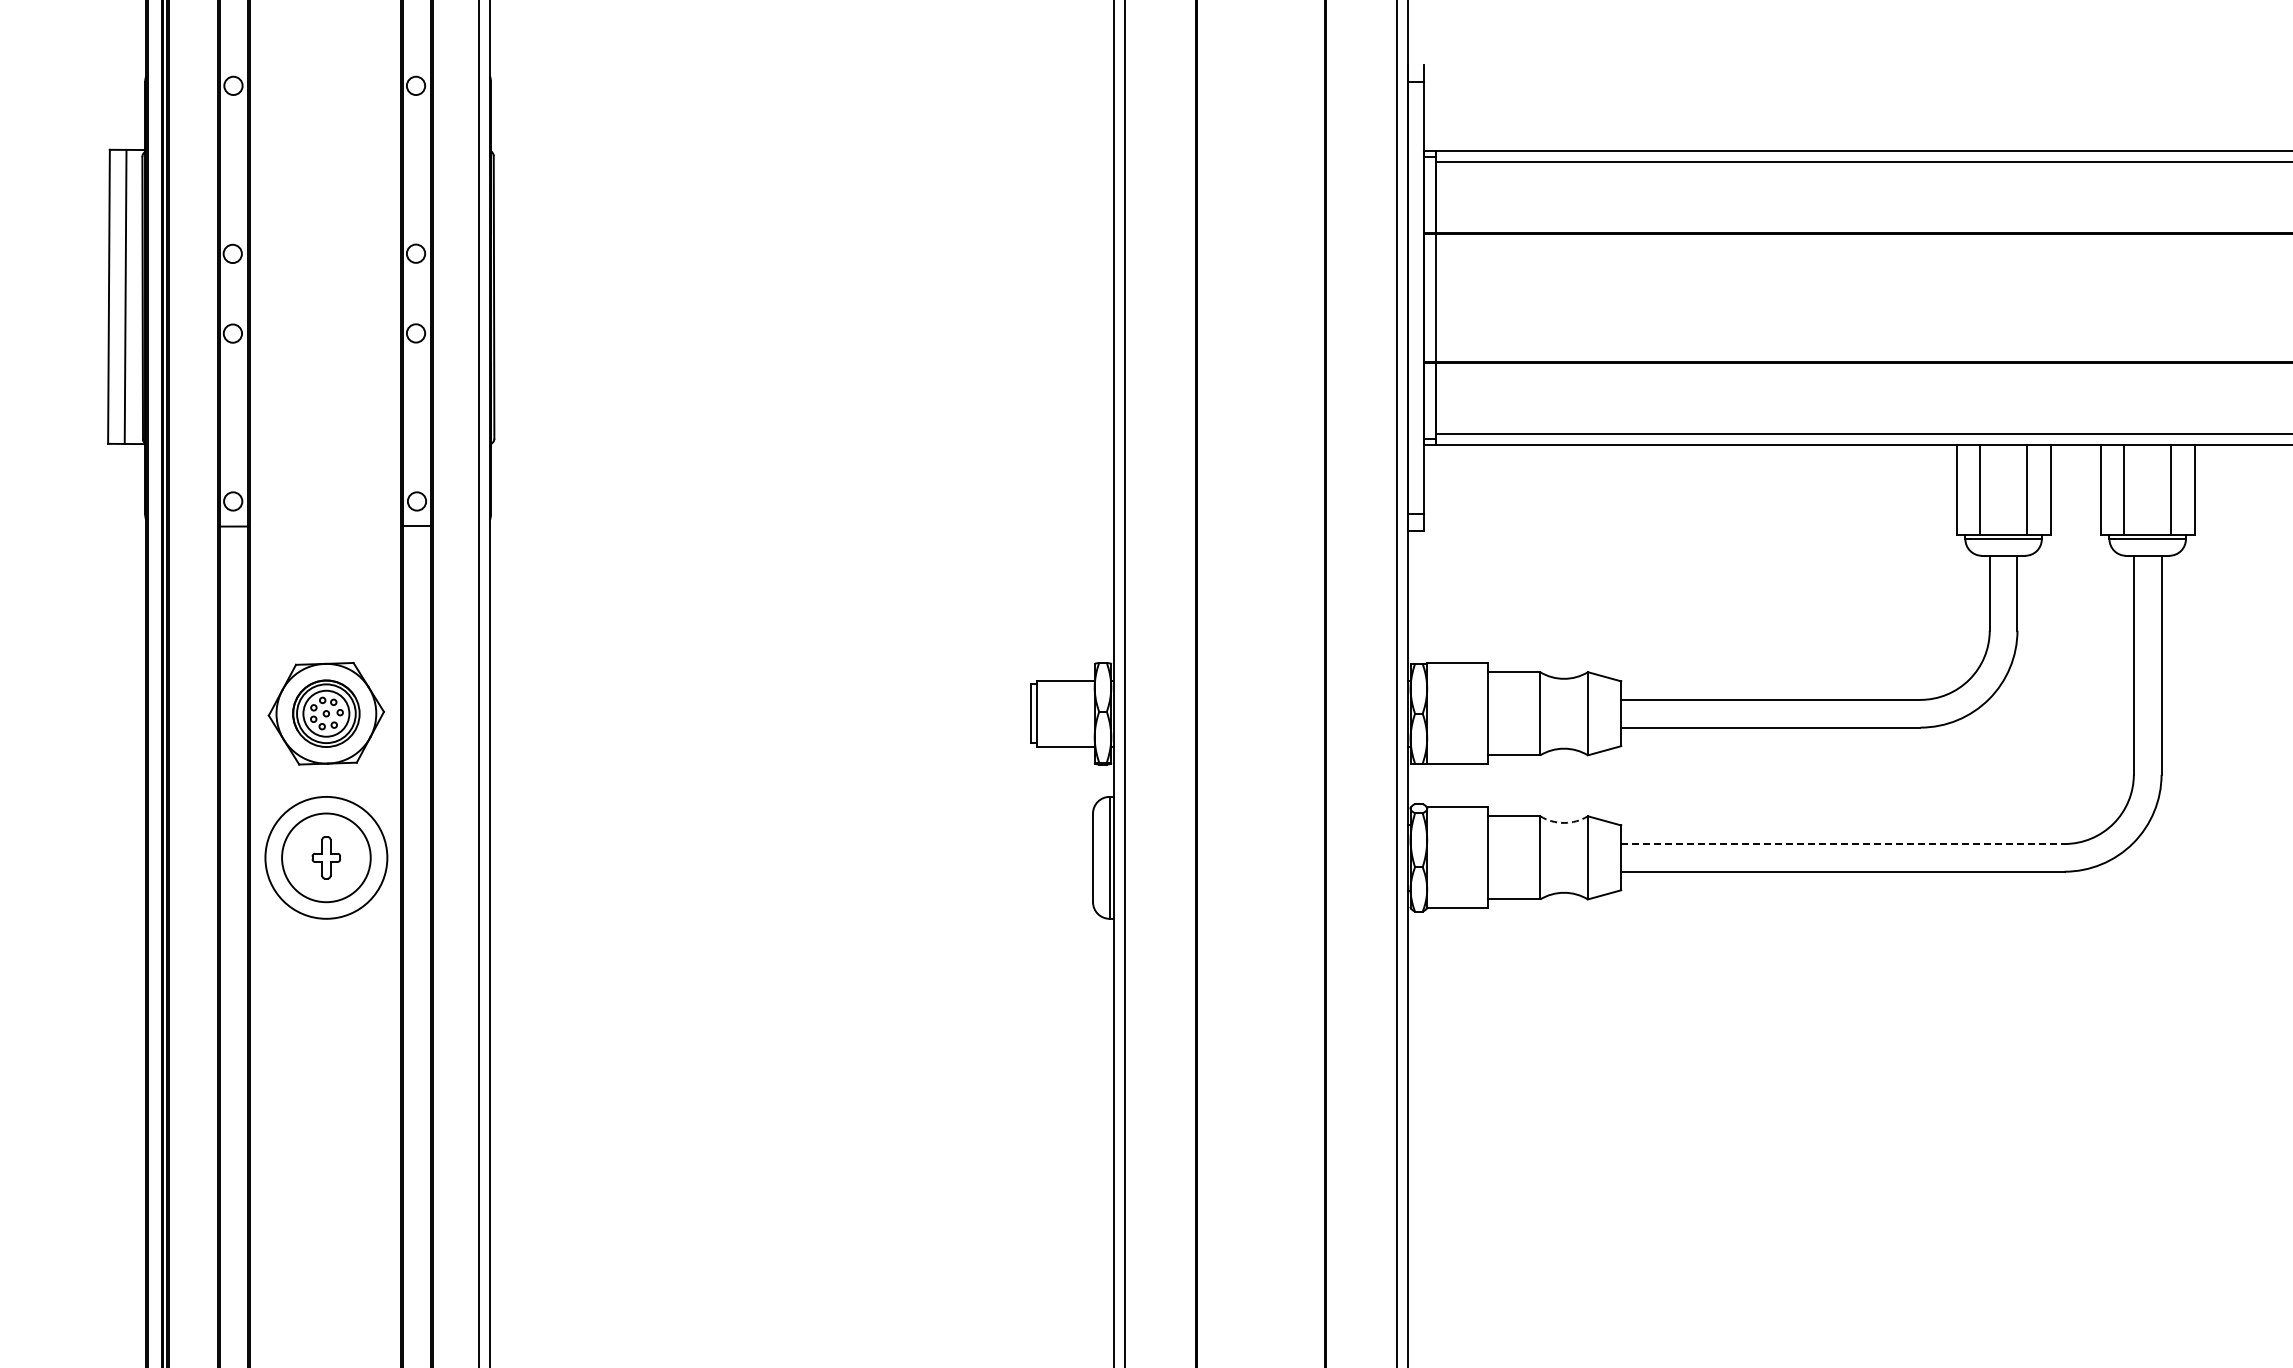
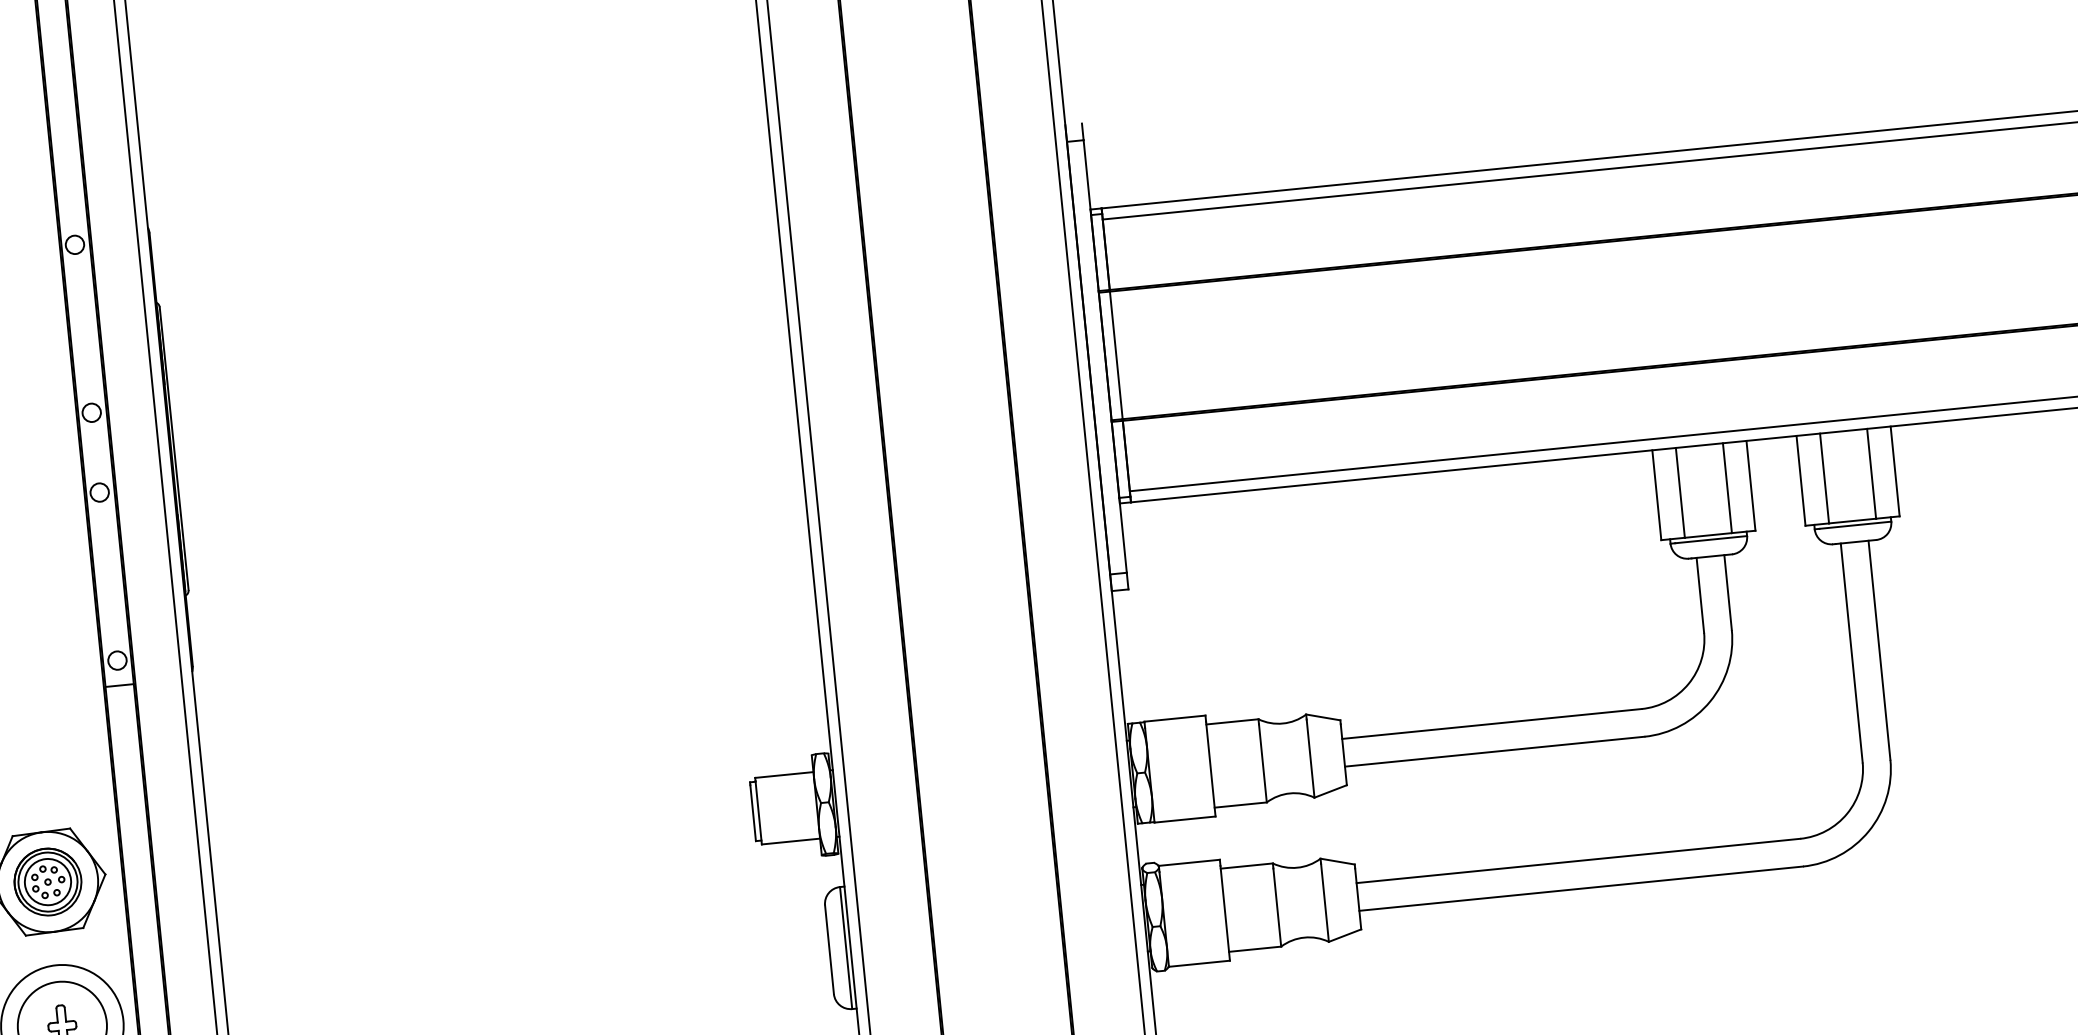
arc: (1564, 822) -> (1297, 867), dashed -> solid
line: (1842, 844) -> (1578, 861), dashed -> solid

